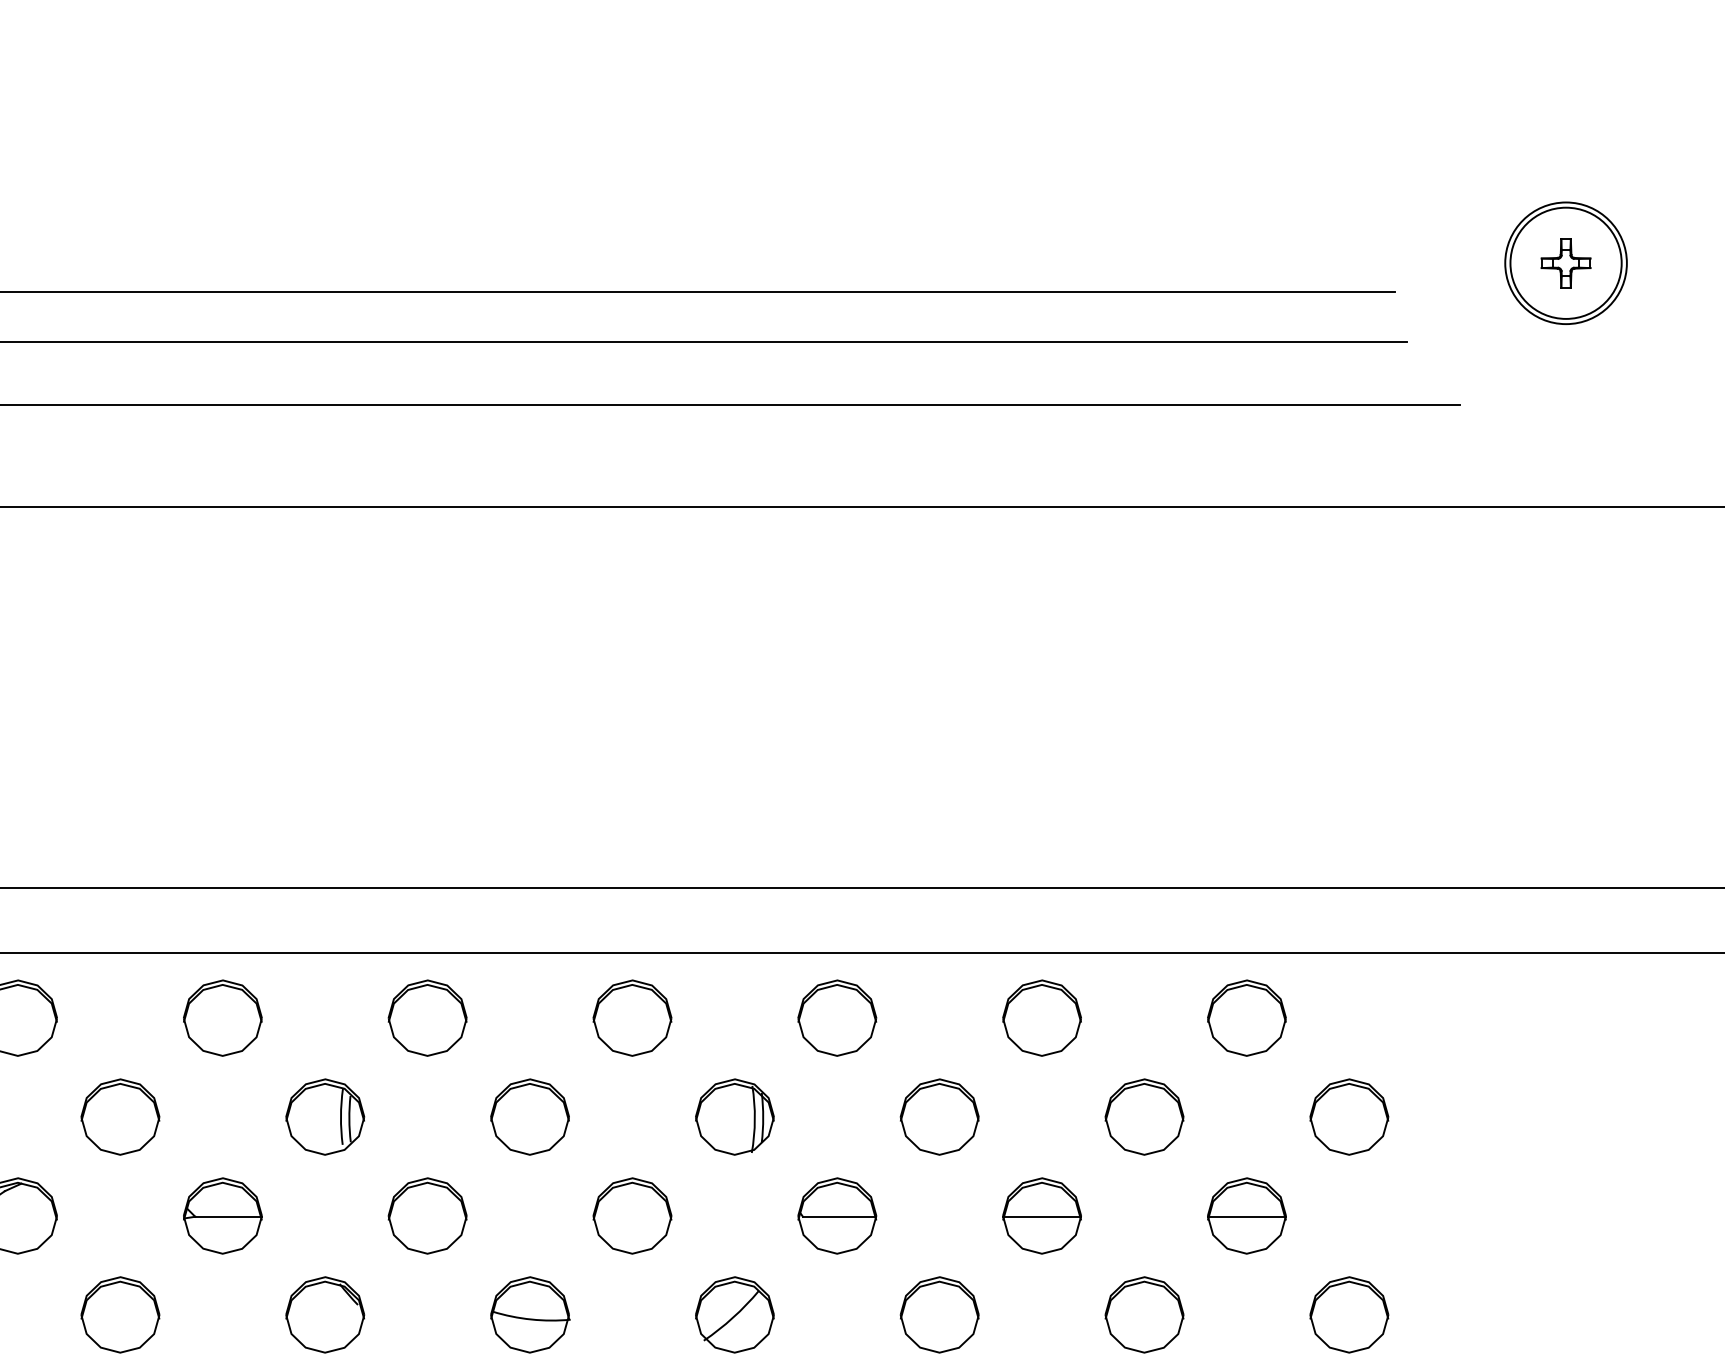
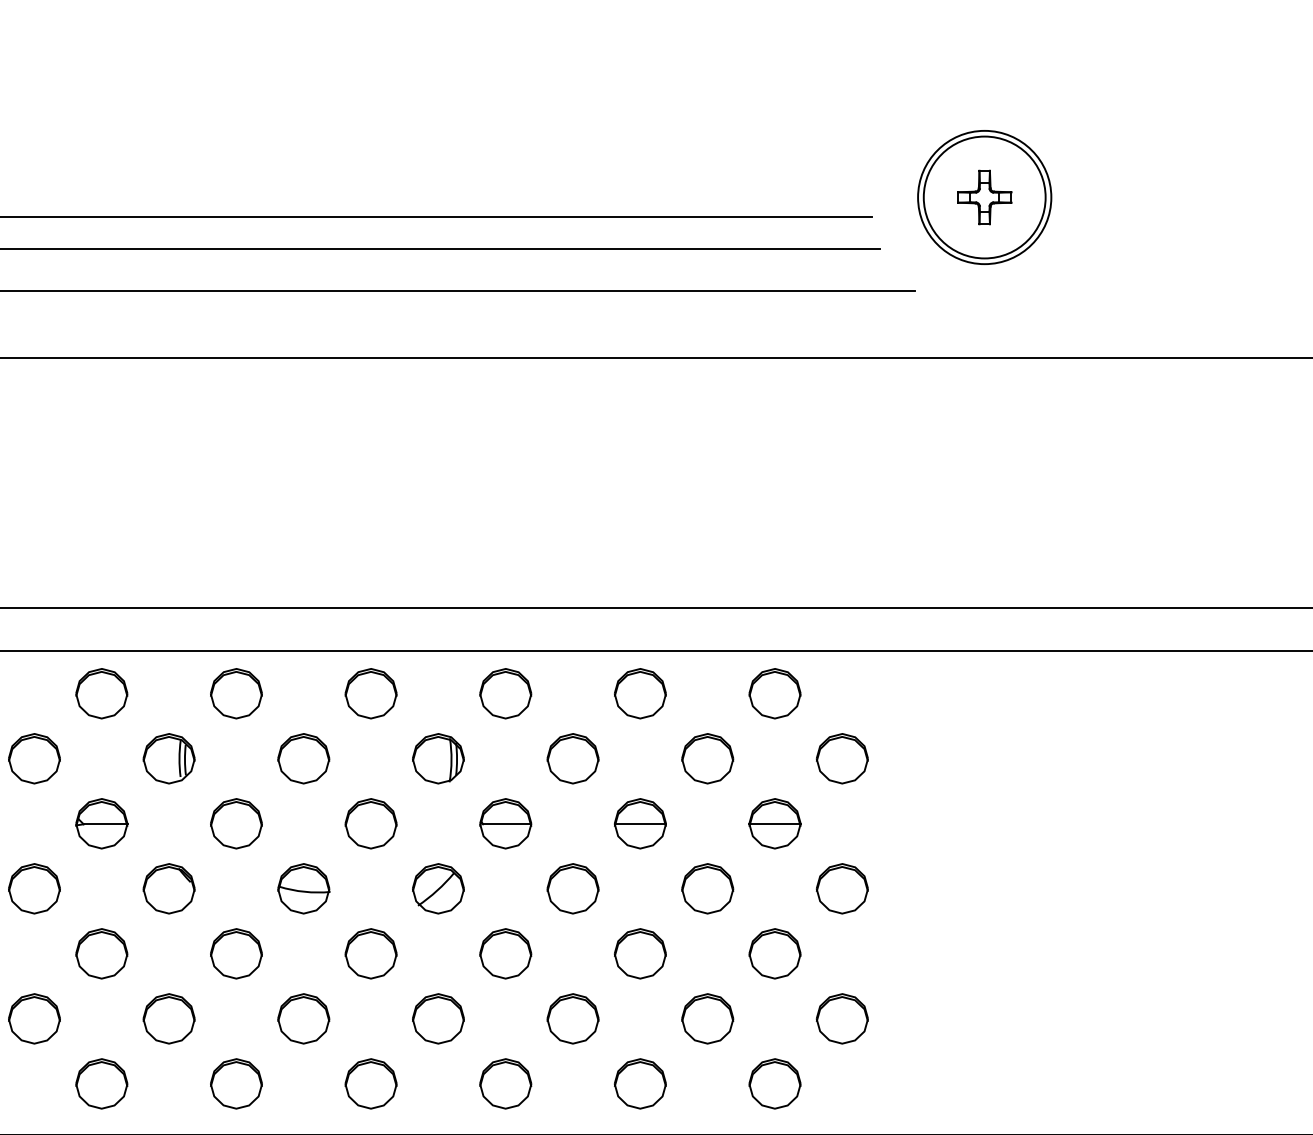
part: (1565, 263) -> (984, 197), size x1.67

